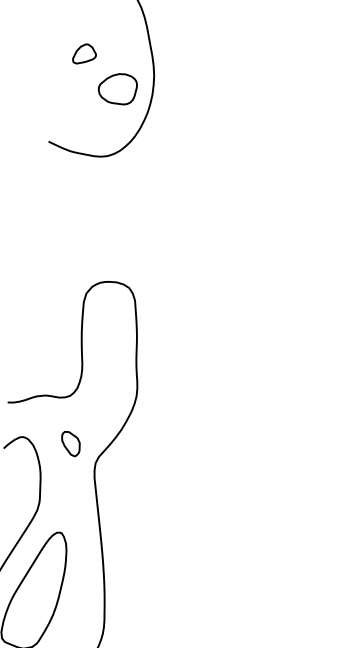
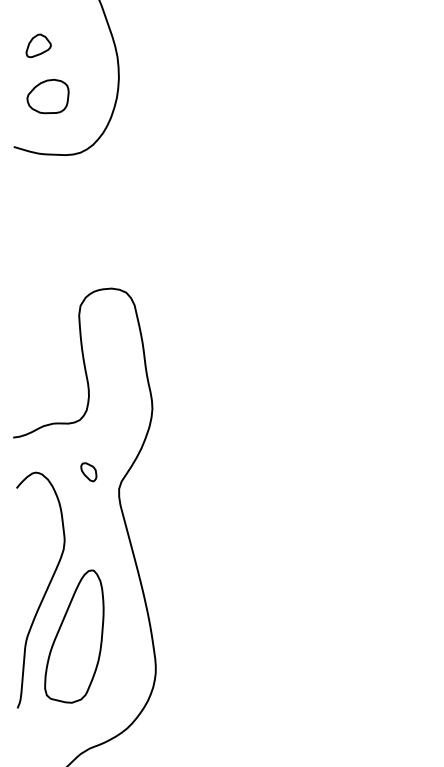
part: (117, 88) -> (47, 96), moved
part: (70, 444) -> (88, 472), size x0.71

